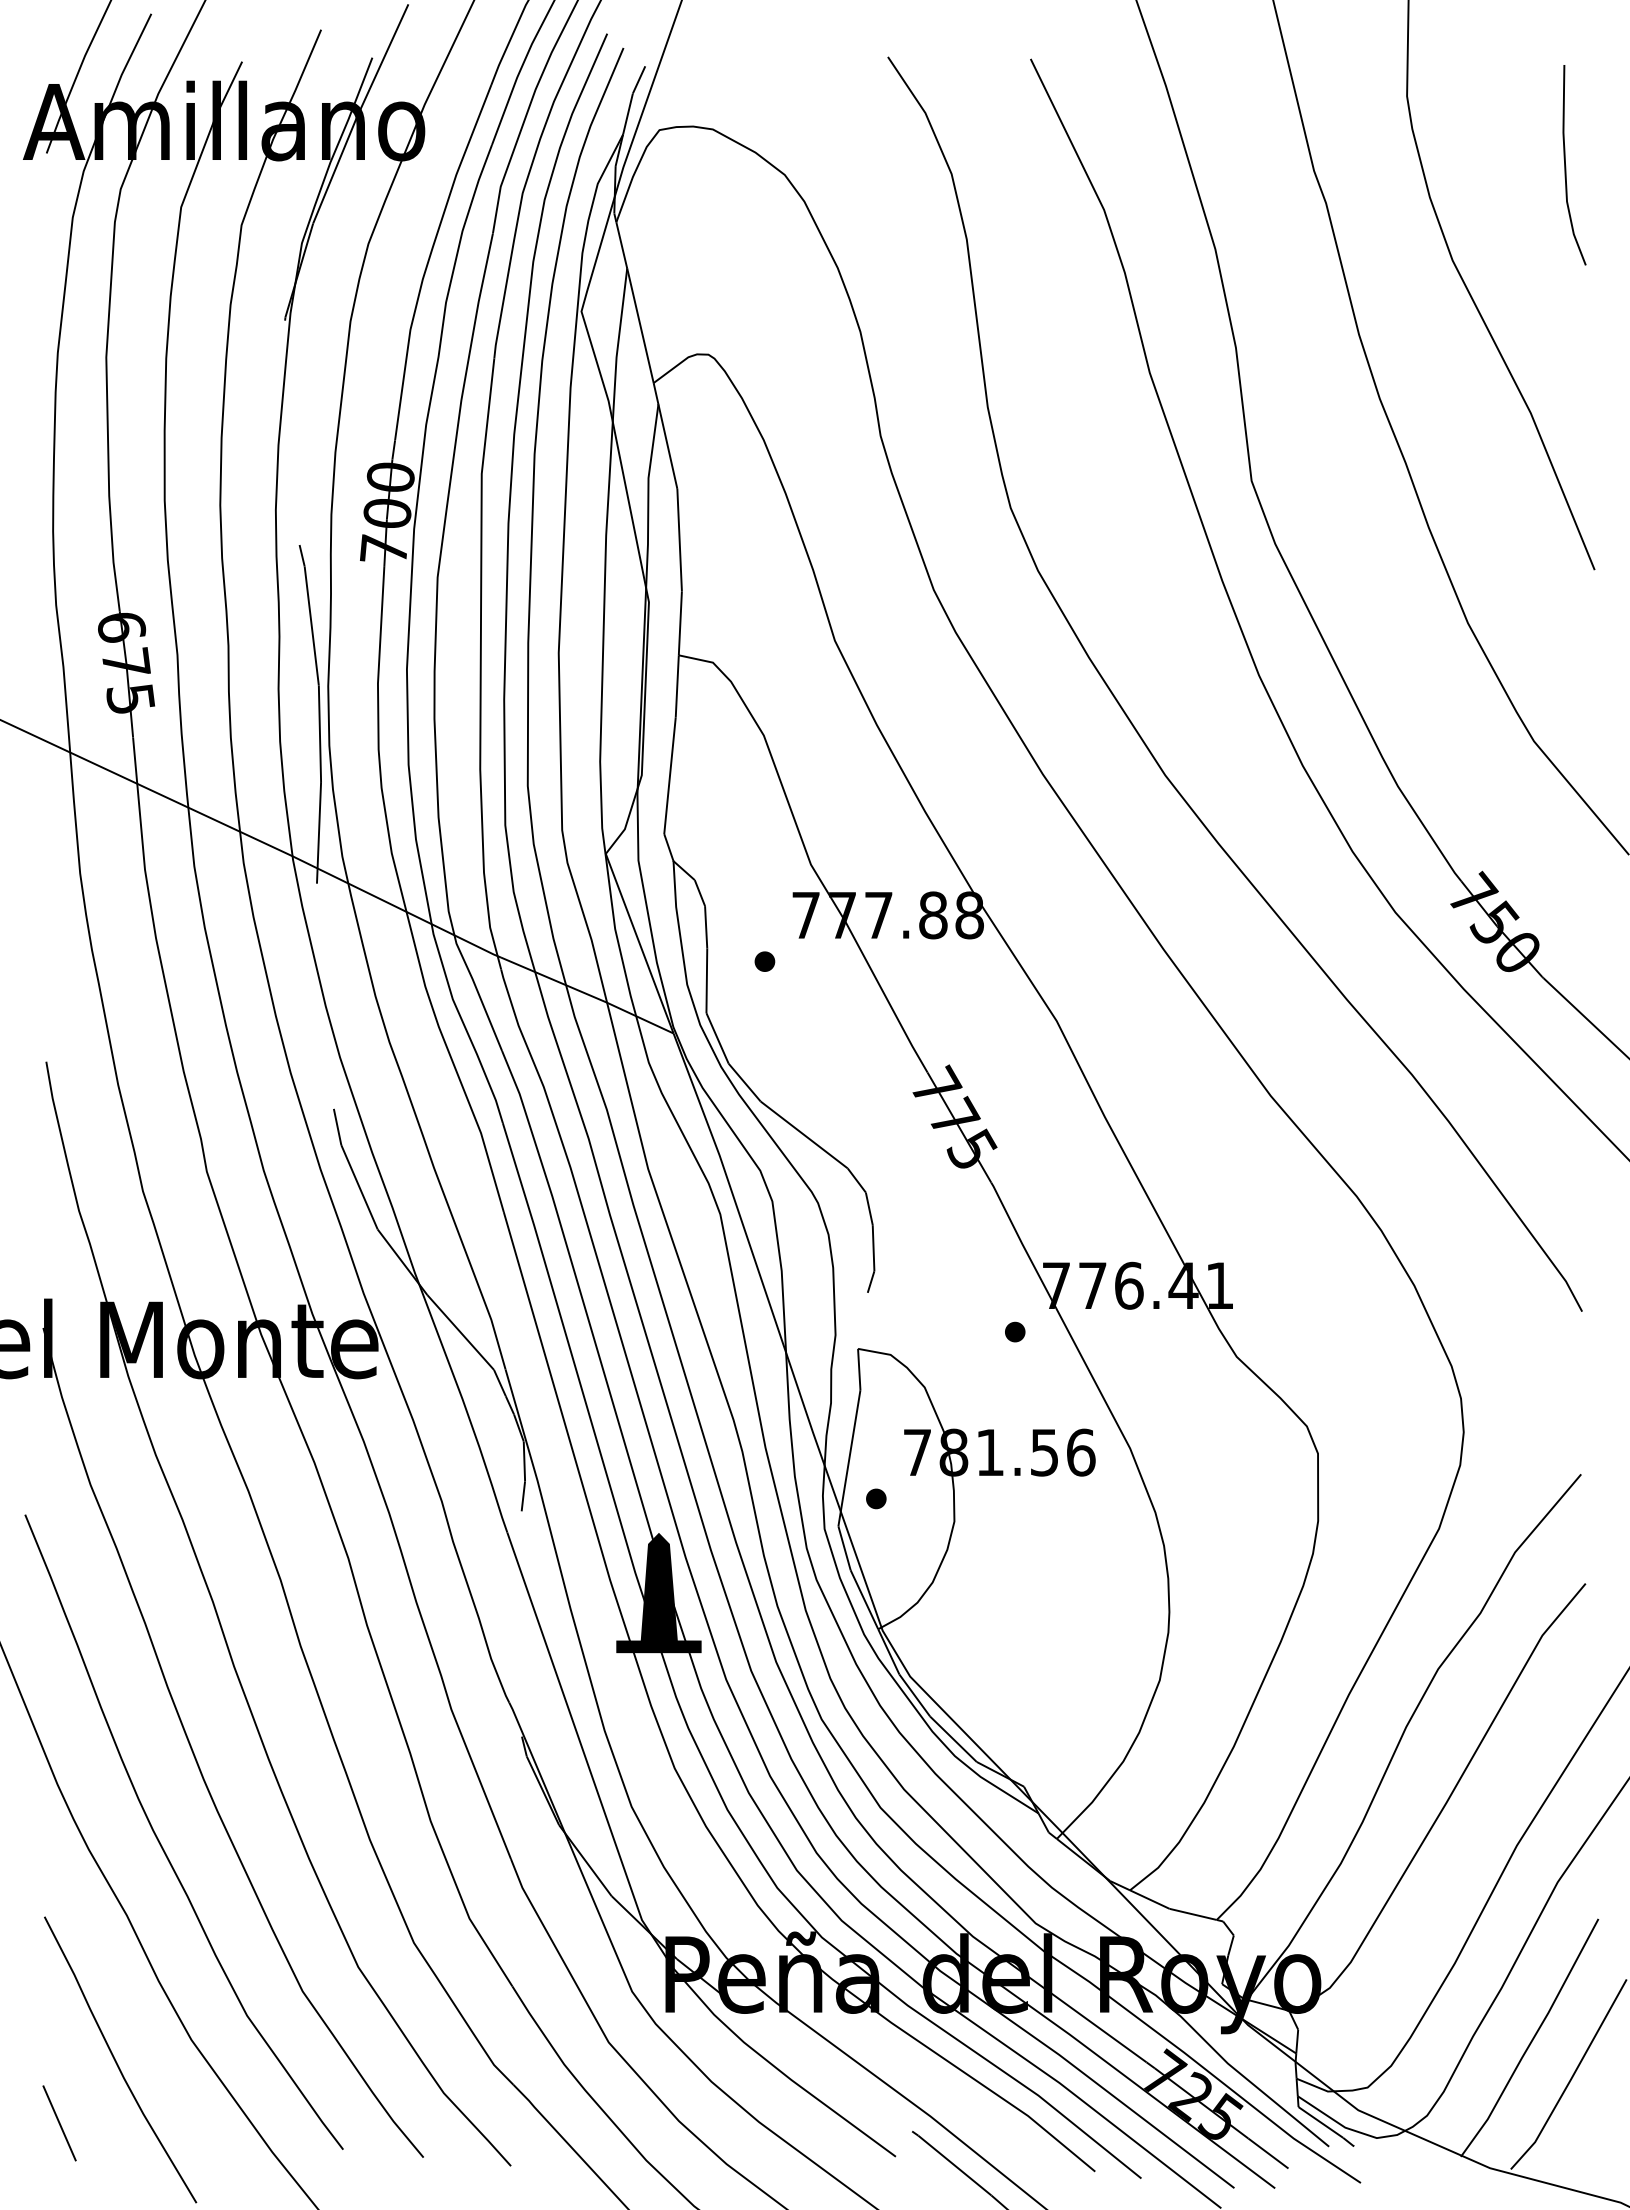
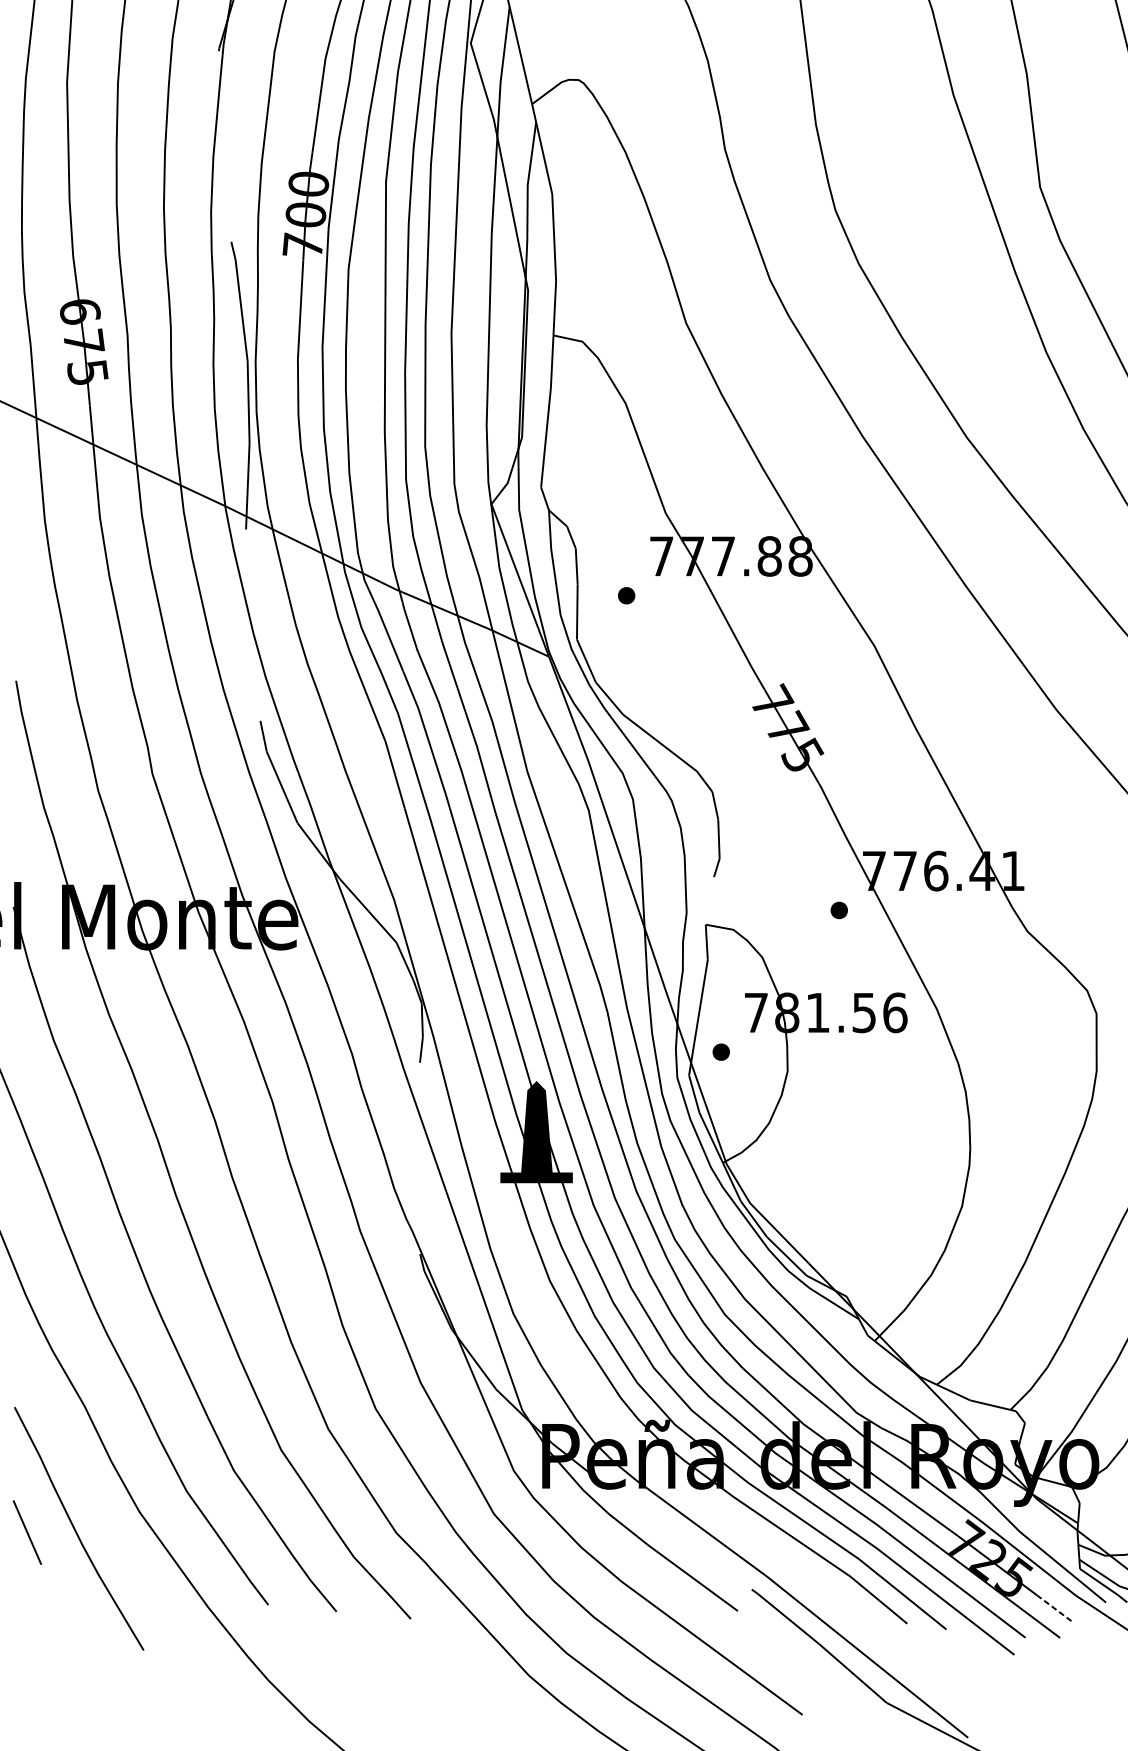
line: (59, 2123) -> (27, 1532), moved
line: (1267, 2153) -> (1053, 1608), solid -> dashed

